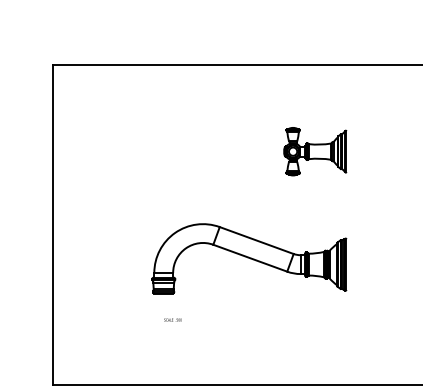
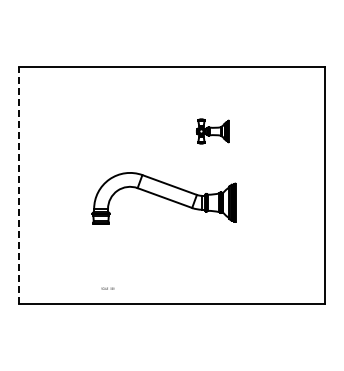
part: (314, 151) -> (212, 131), size x0.7
line: (53, 224) -> (19, 185), solid -> dashed
part: (248, 258) -> (163, 198), moved
text: (172, 319) -> (107, 288), moved

